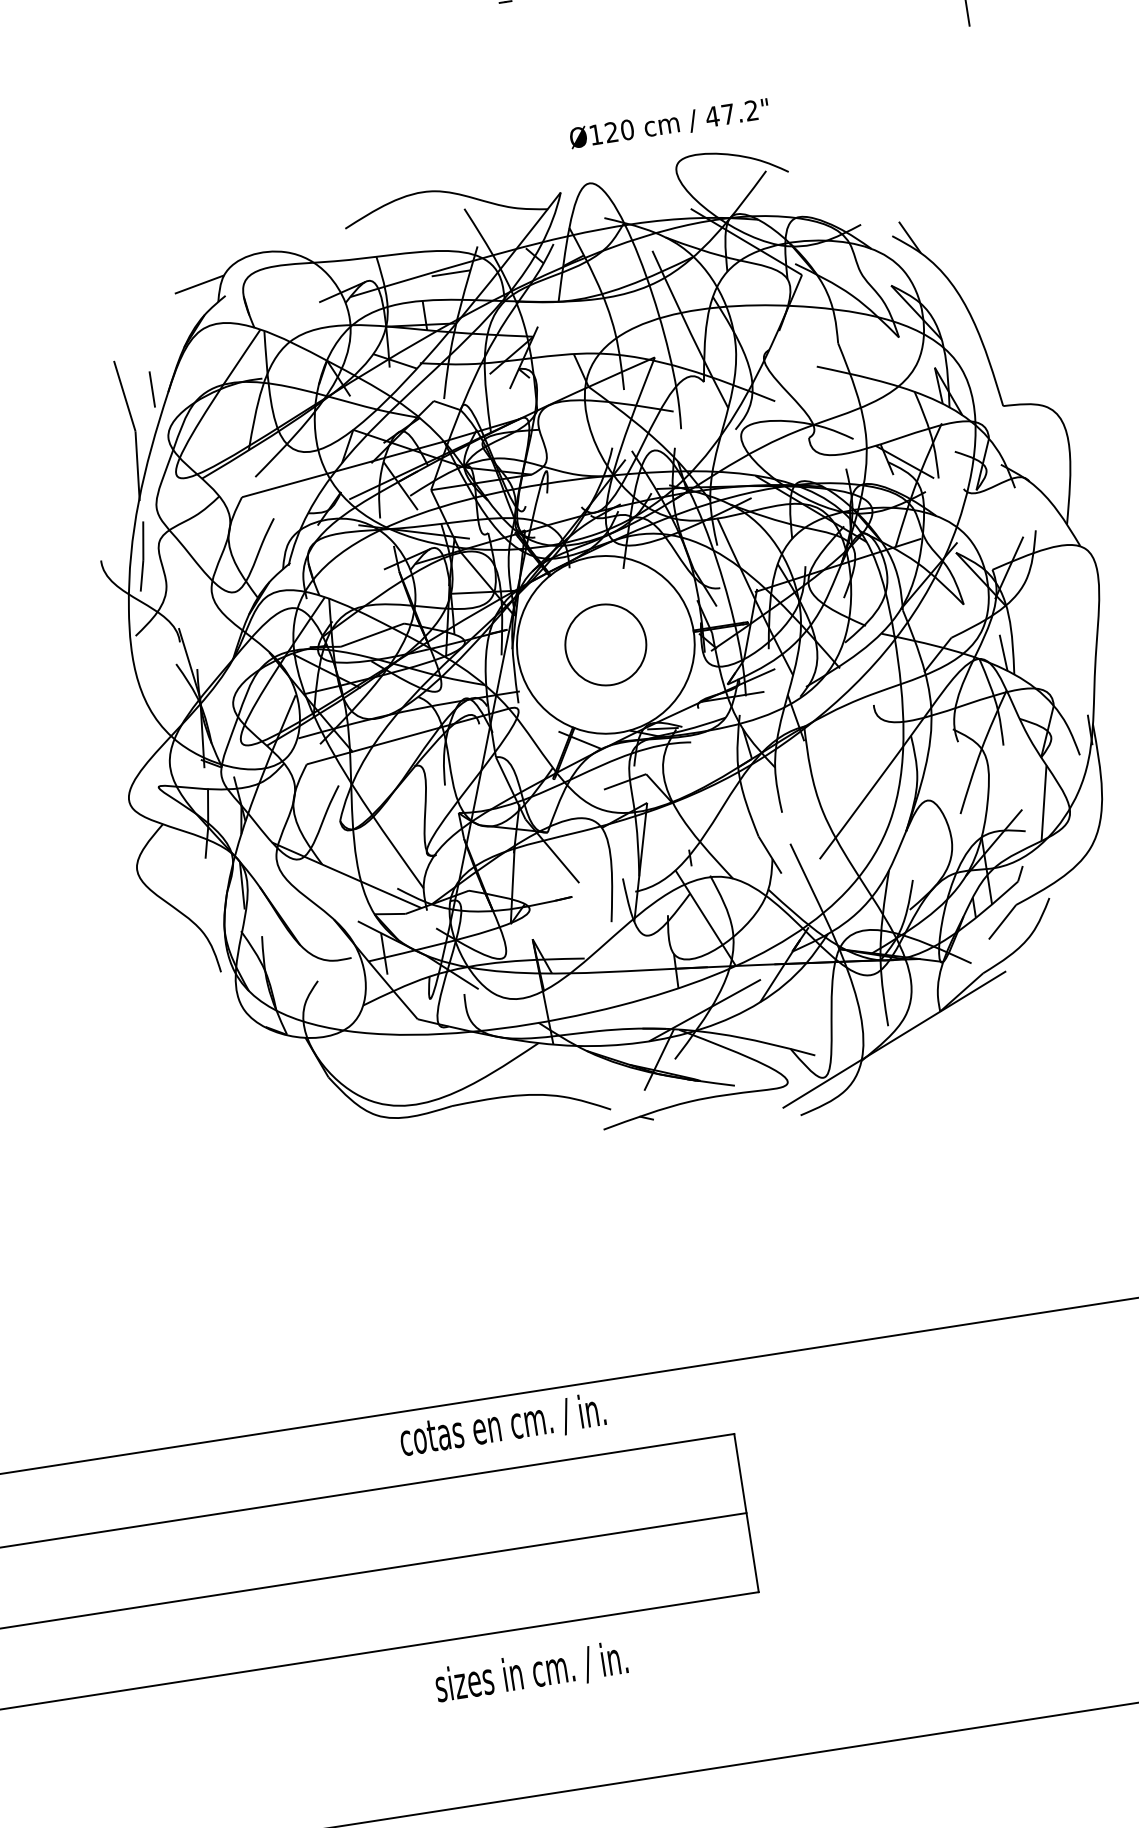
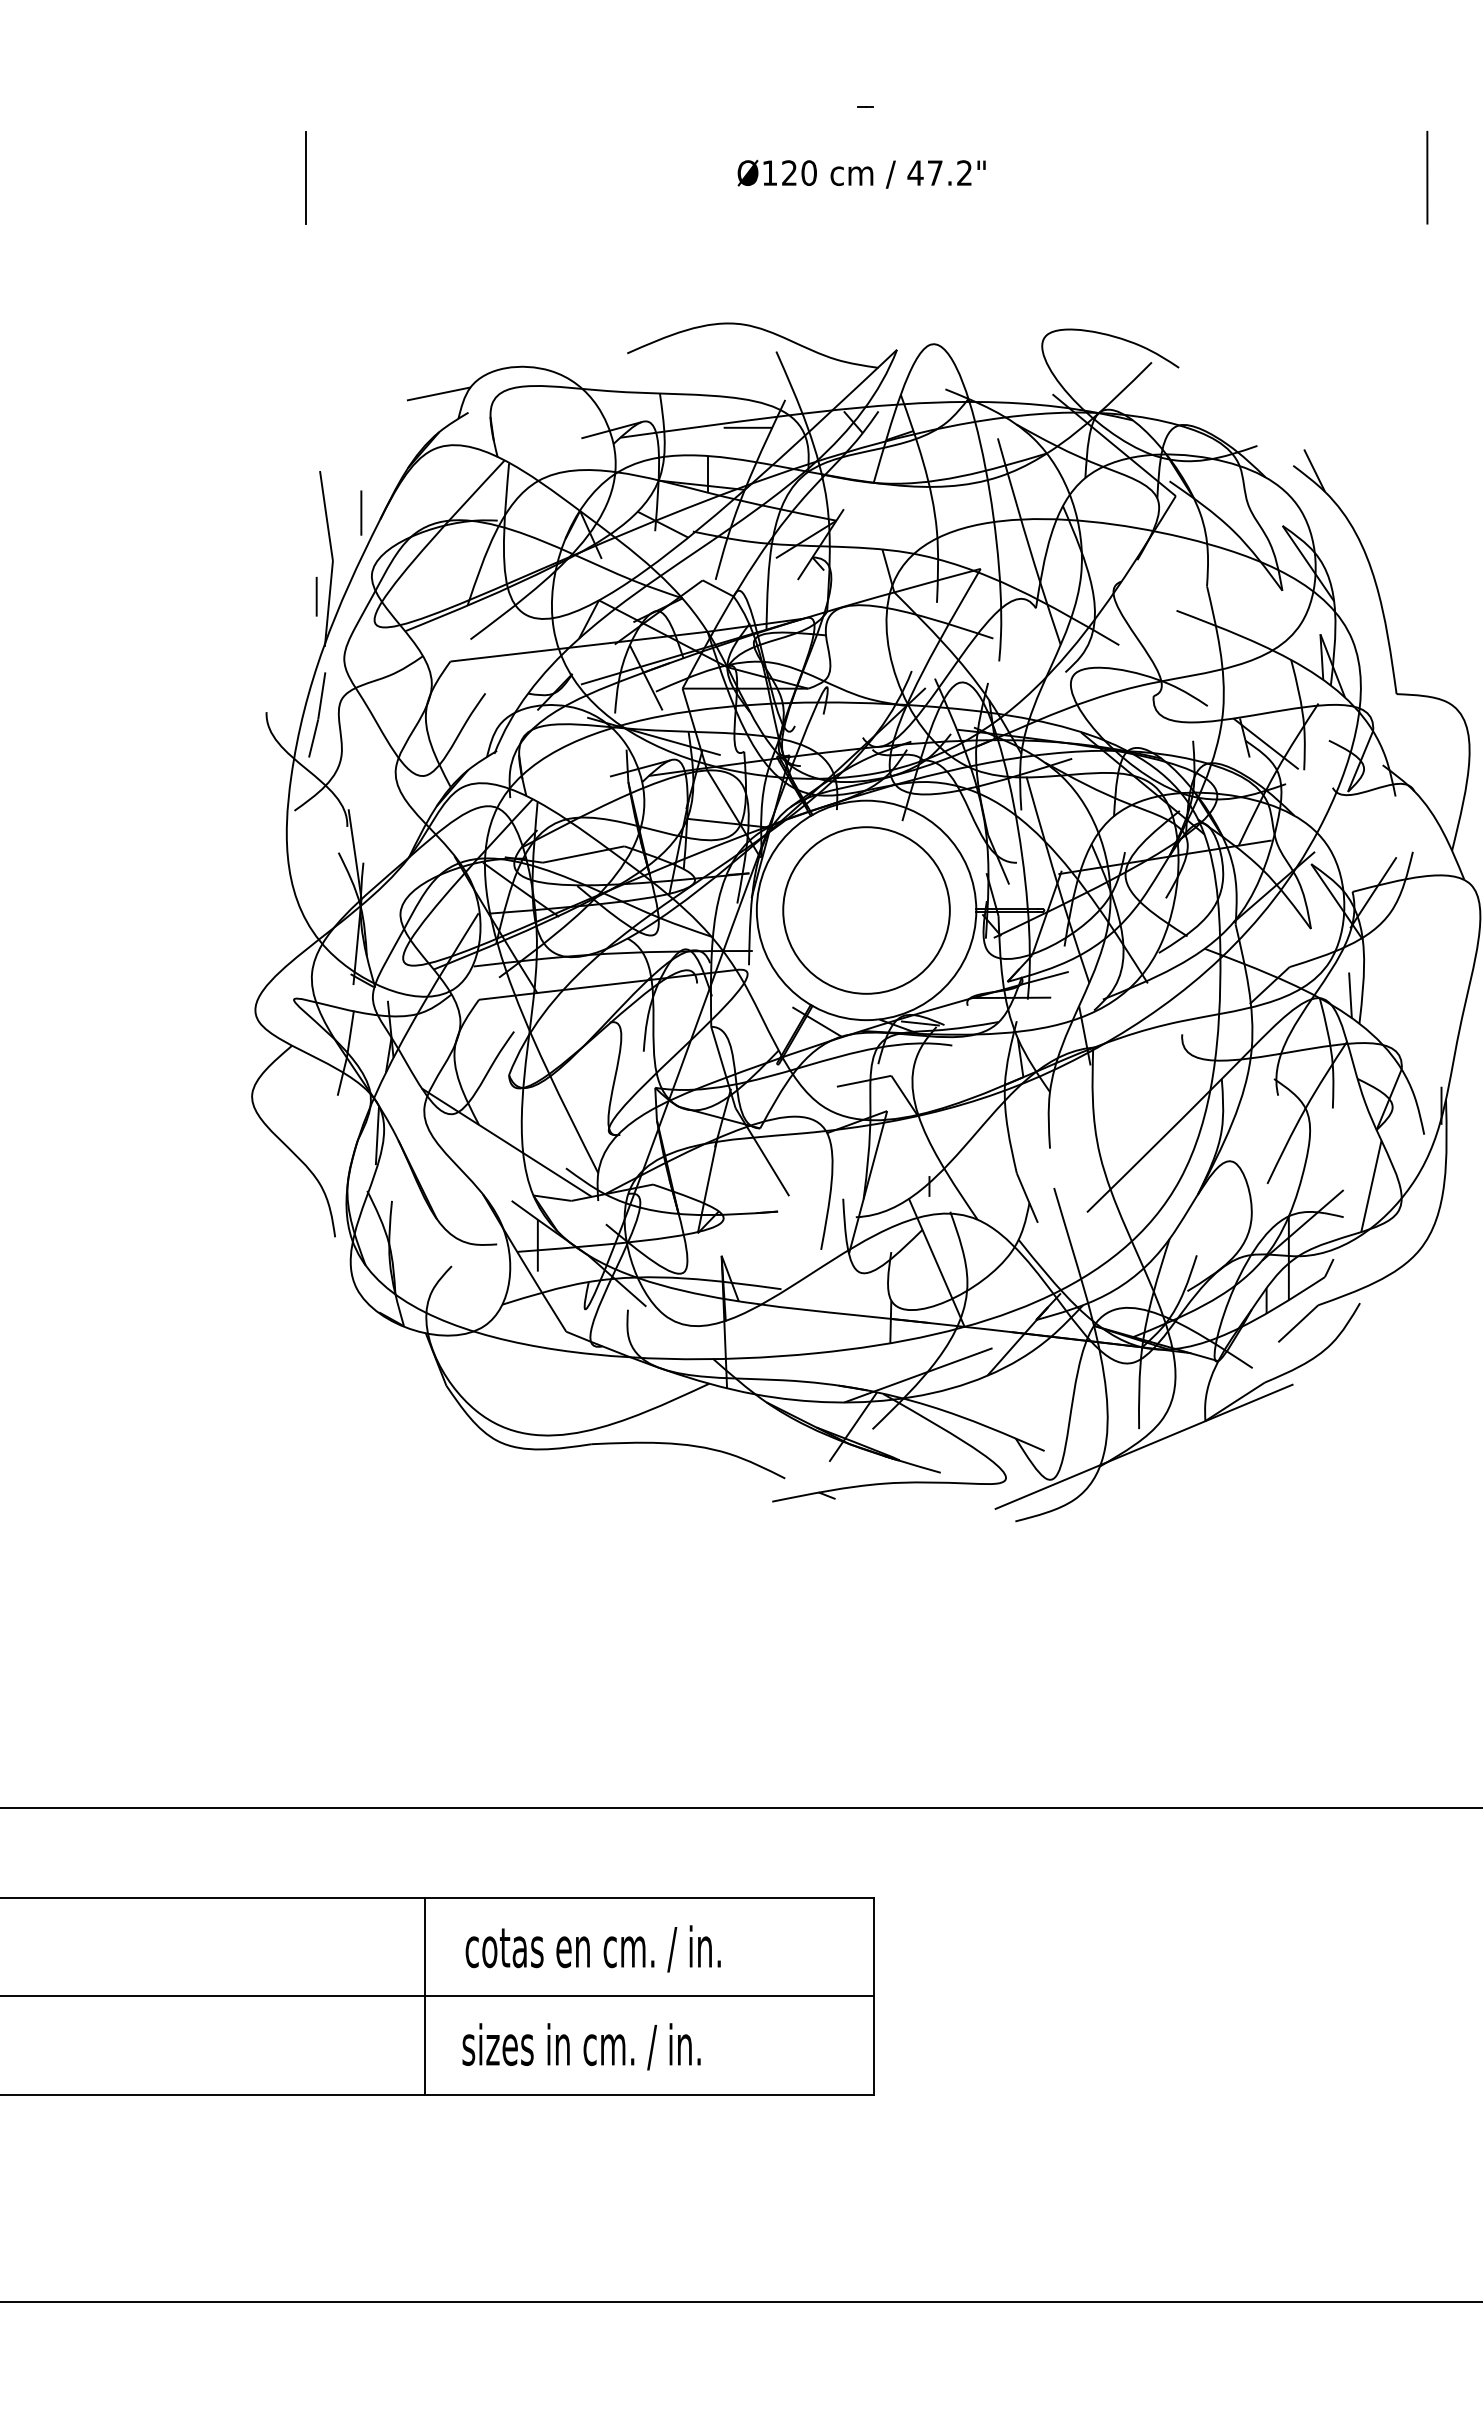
text: (669, 123) -> (861, 173), moved
line: (66, 127) -> (306, 177), added
line: (126, 461) -> (316, 596), added
circle: (605, 644) -> (866, 910), size x1.67
text: (502, 1425) -> (592, 1948), moved
line: (386, 1568) -> (424, 1996), added
text: (531, 1672) -> (581, 2046), moved

